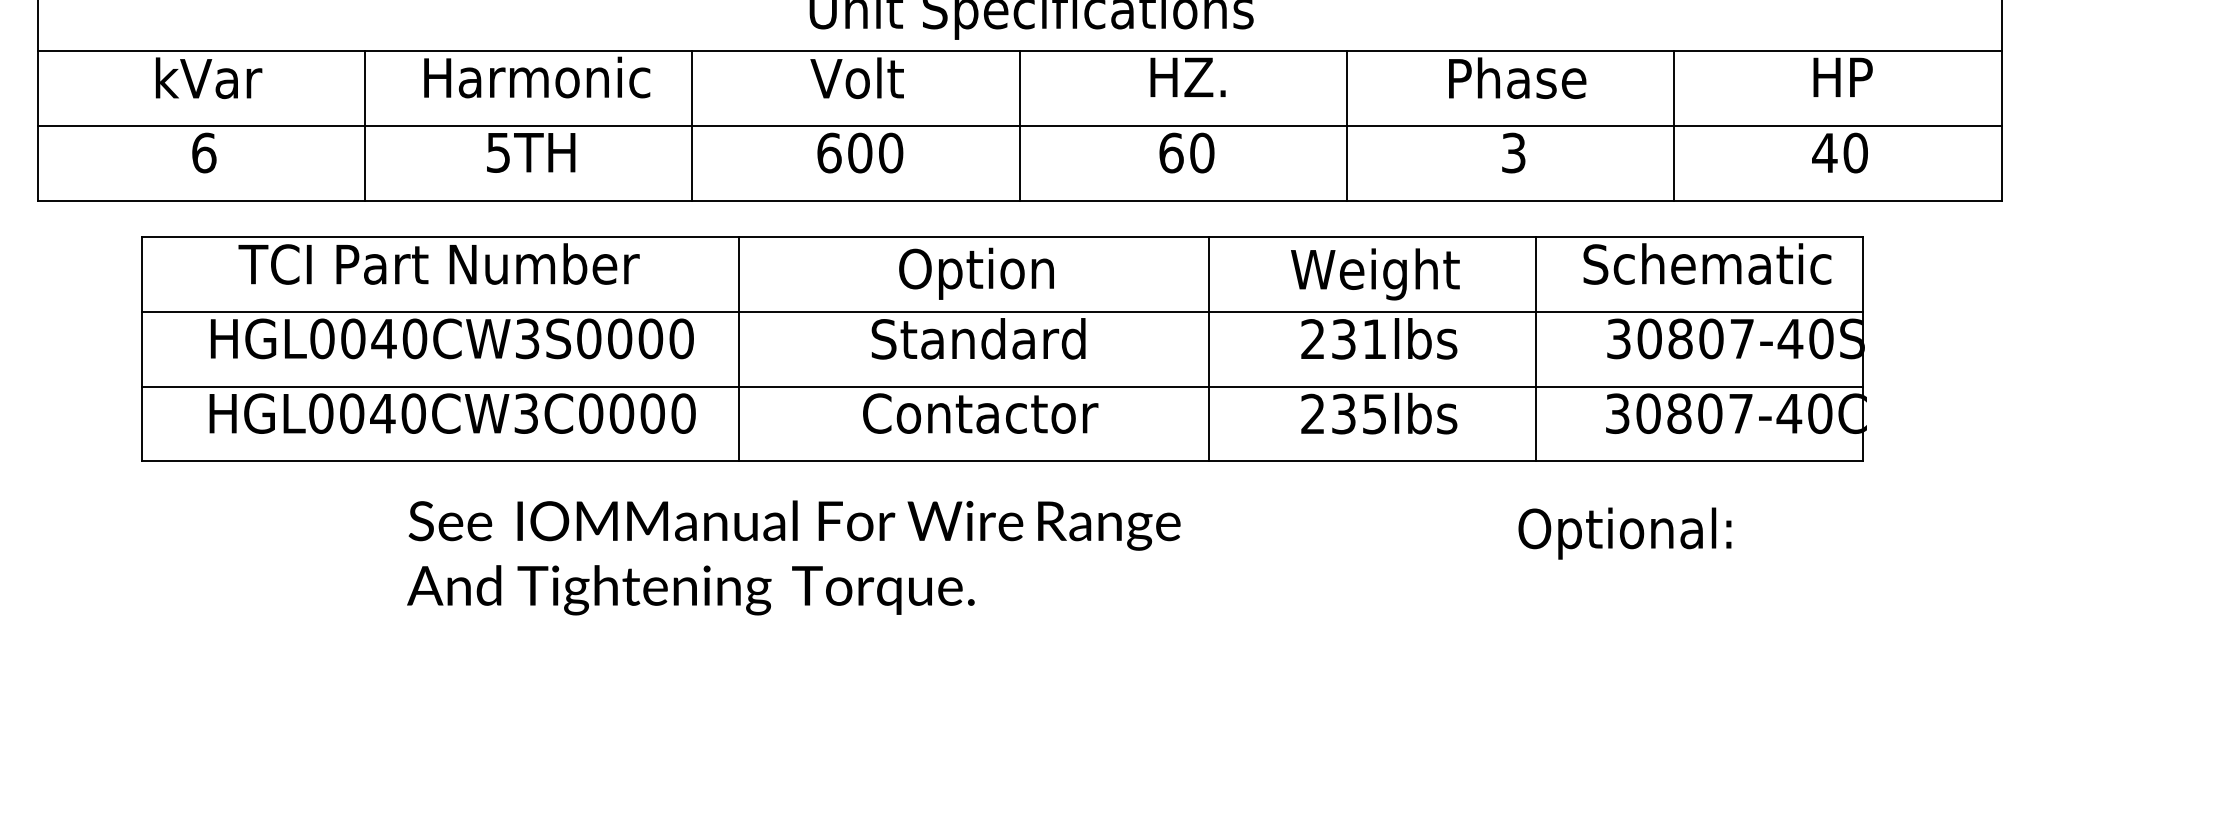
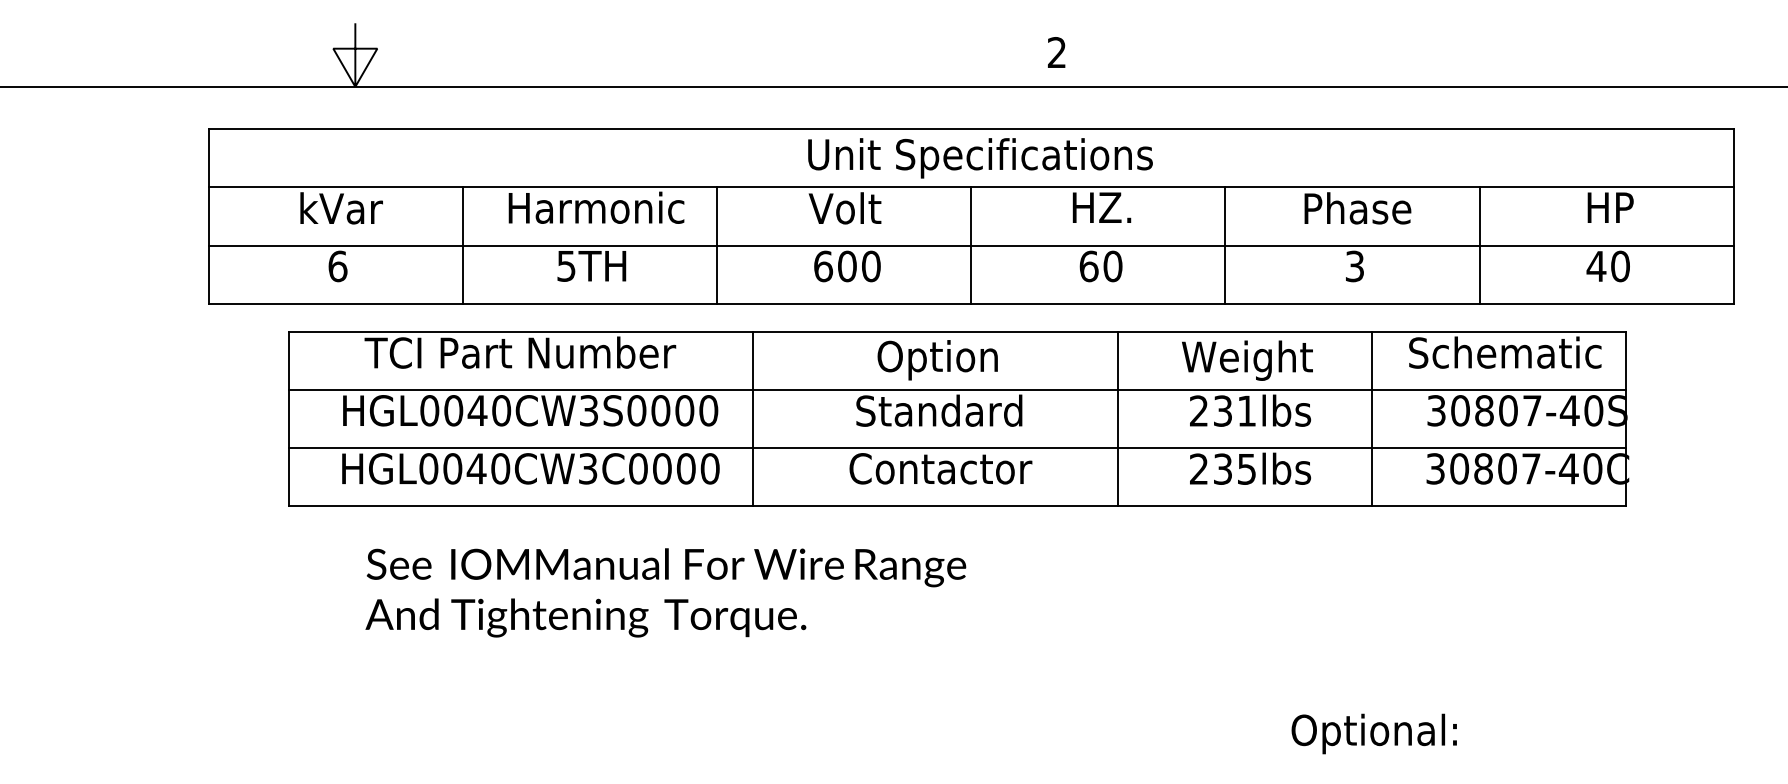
text: (1623, 532) -> (1373, 733), moved
text: (793, 557) -> (665, 592), moved

